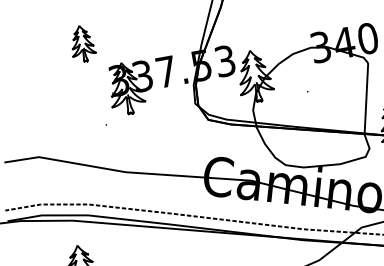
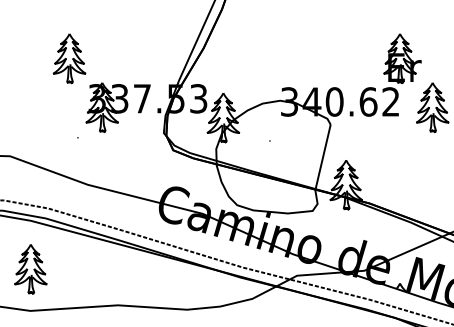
part: (82, 43) -> (69, 58), size x1.43

